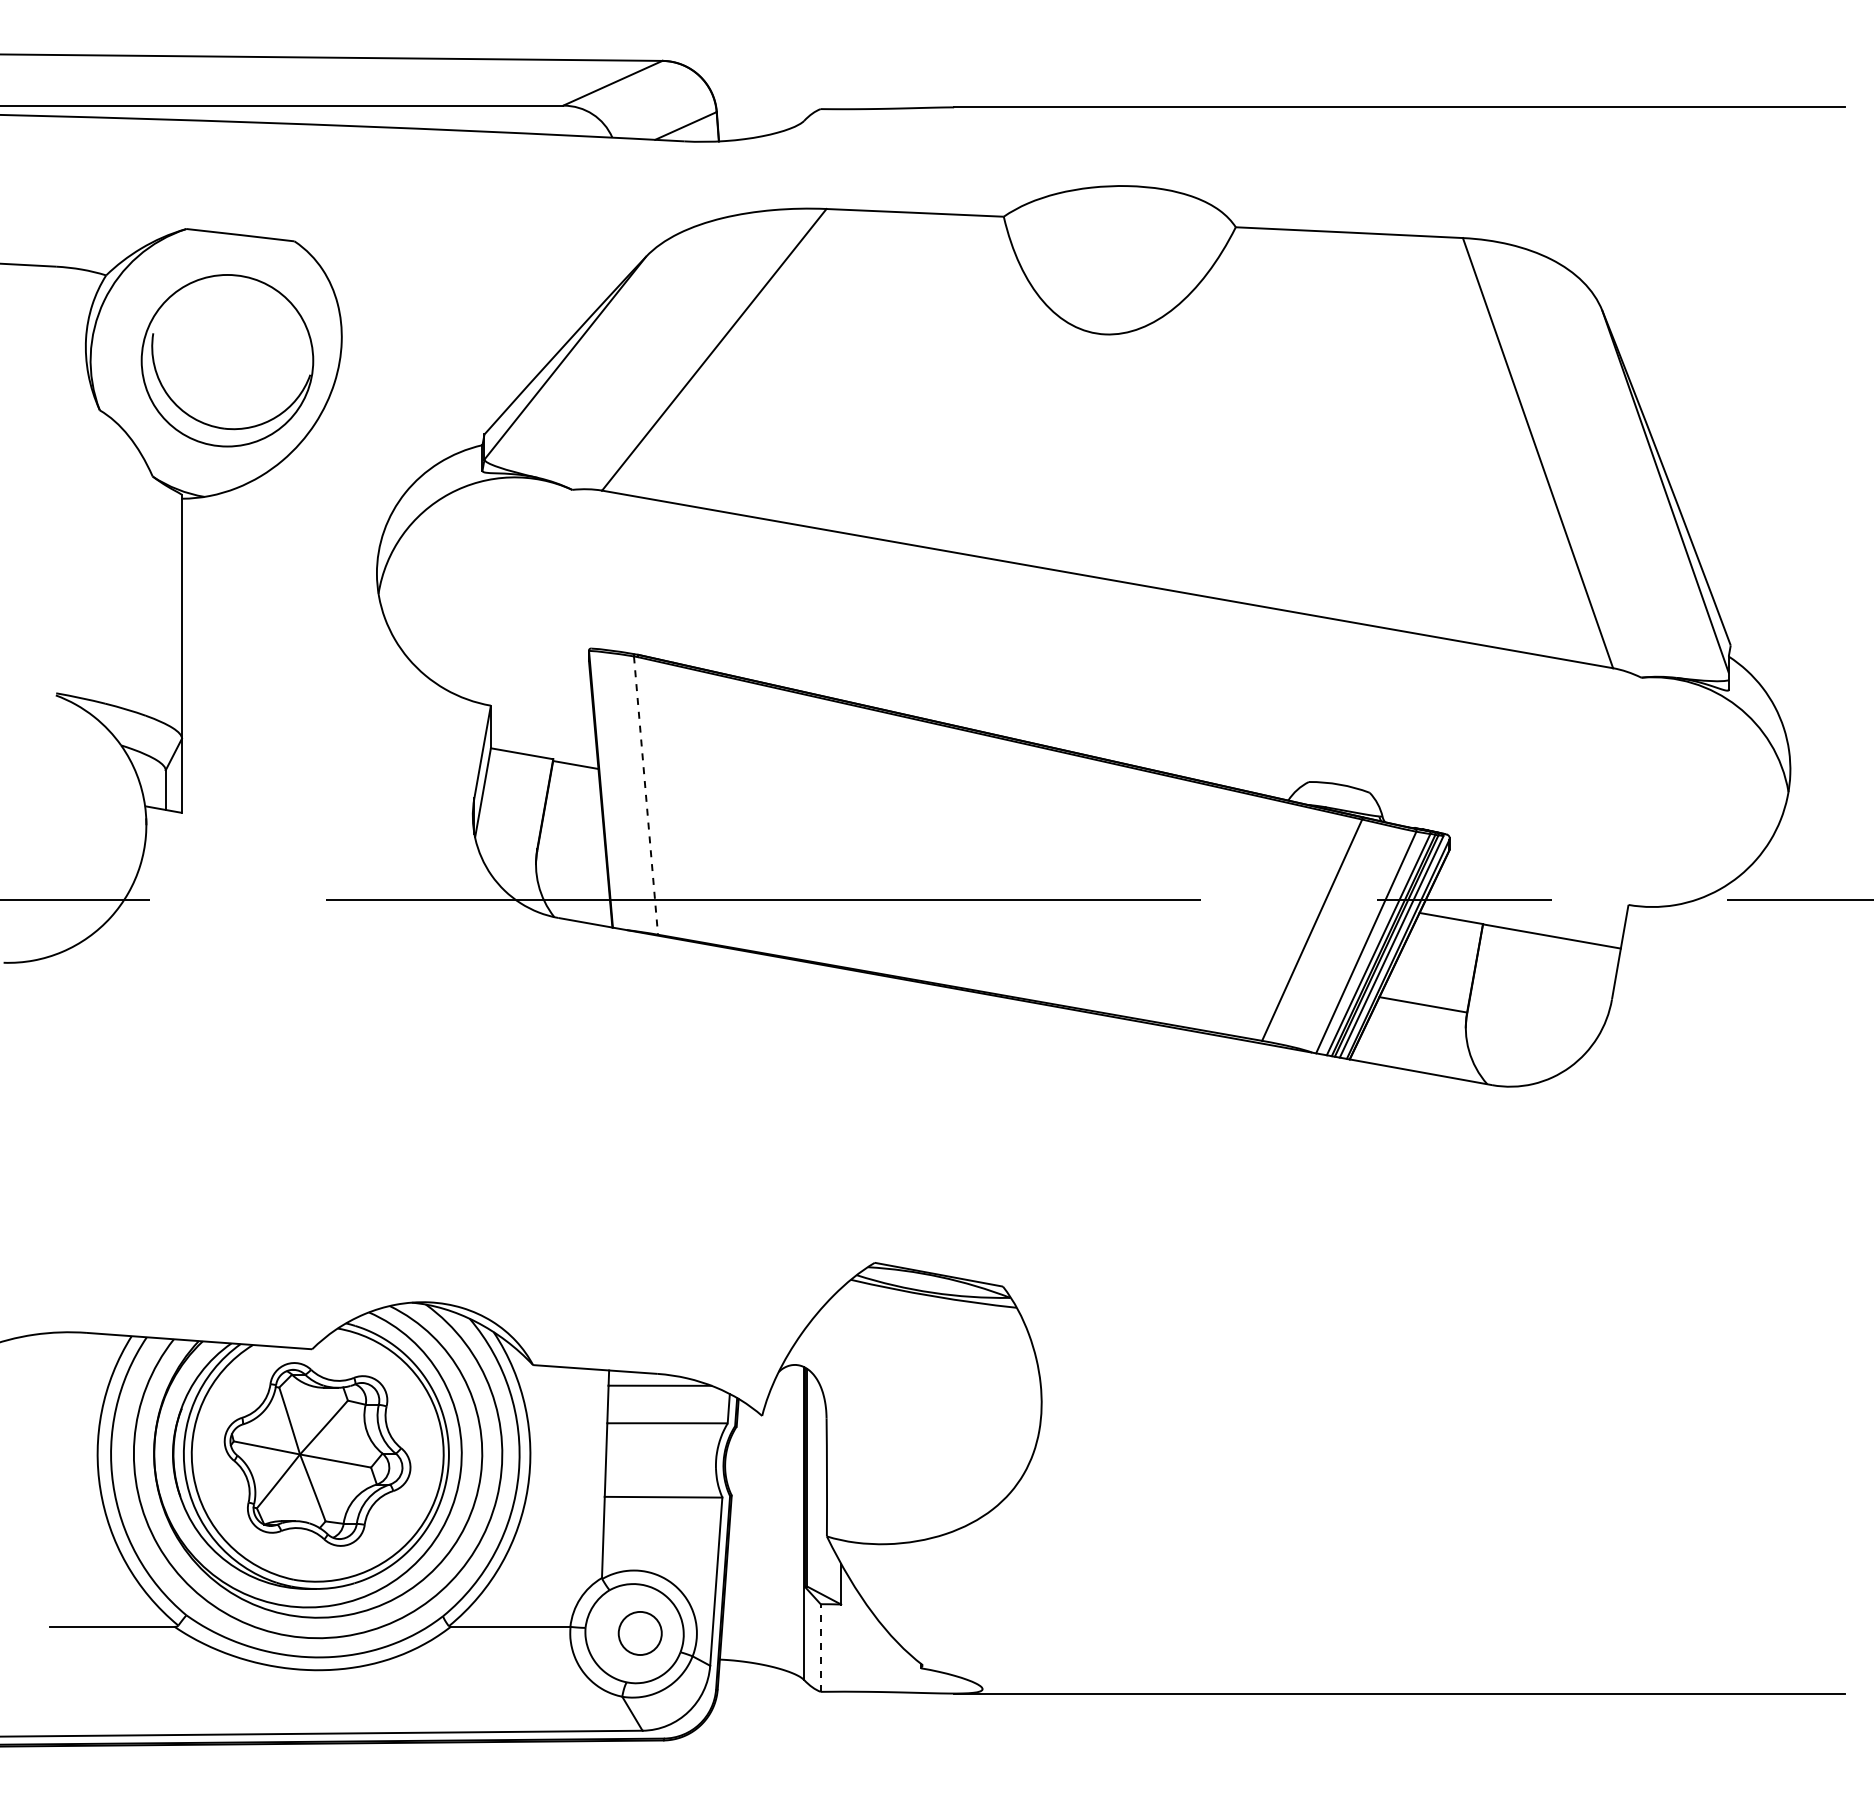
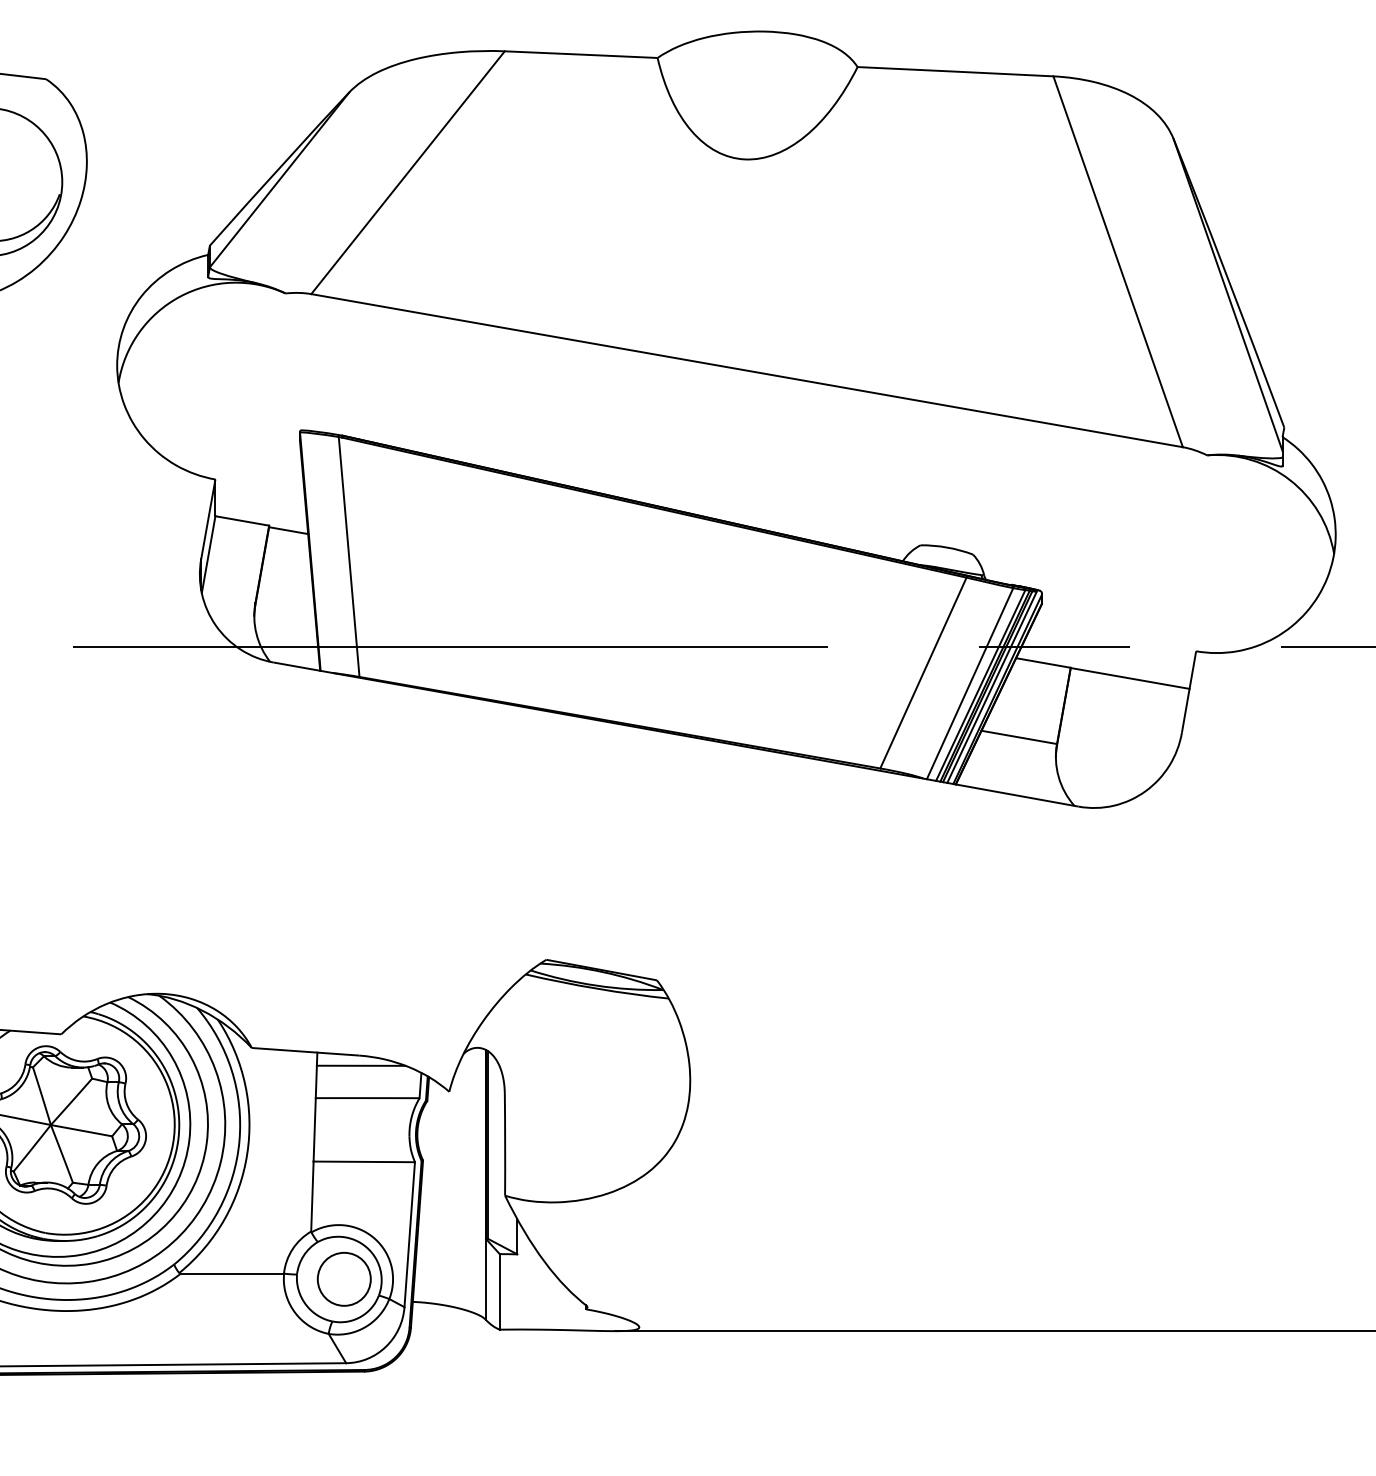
line: (646, 795) -> (349, 556), dashed -> solid
circle: (639, 1633) -> (343, 1279), size x1.43
line: (820, 1648) -> (499, 1292), dashed -> solid

